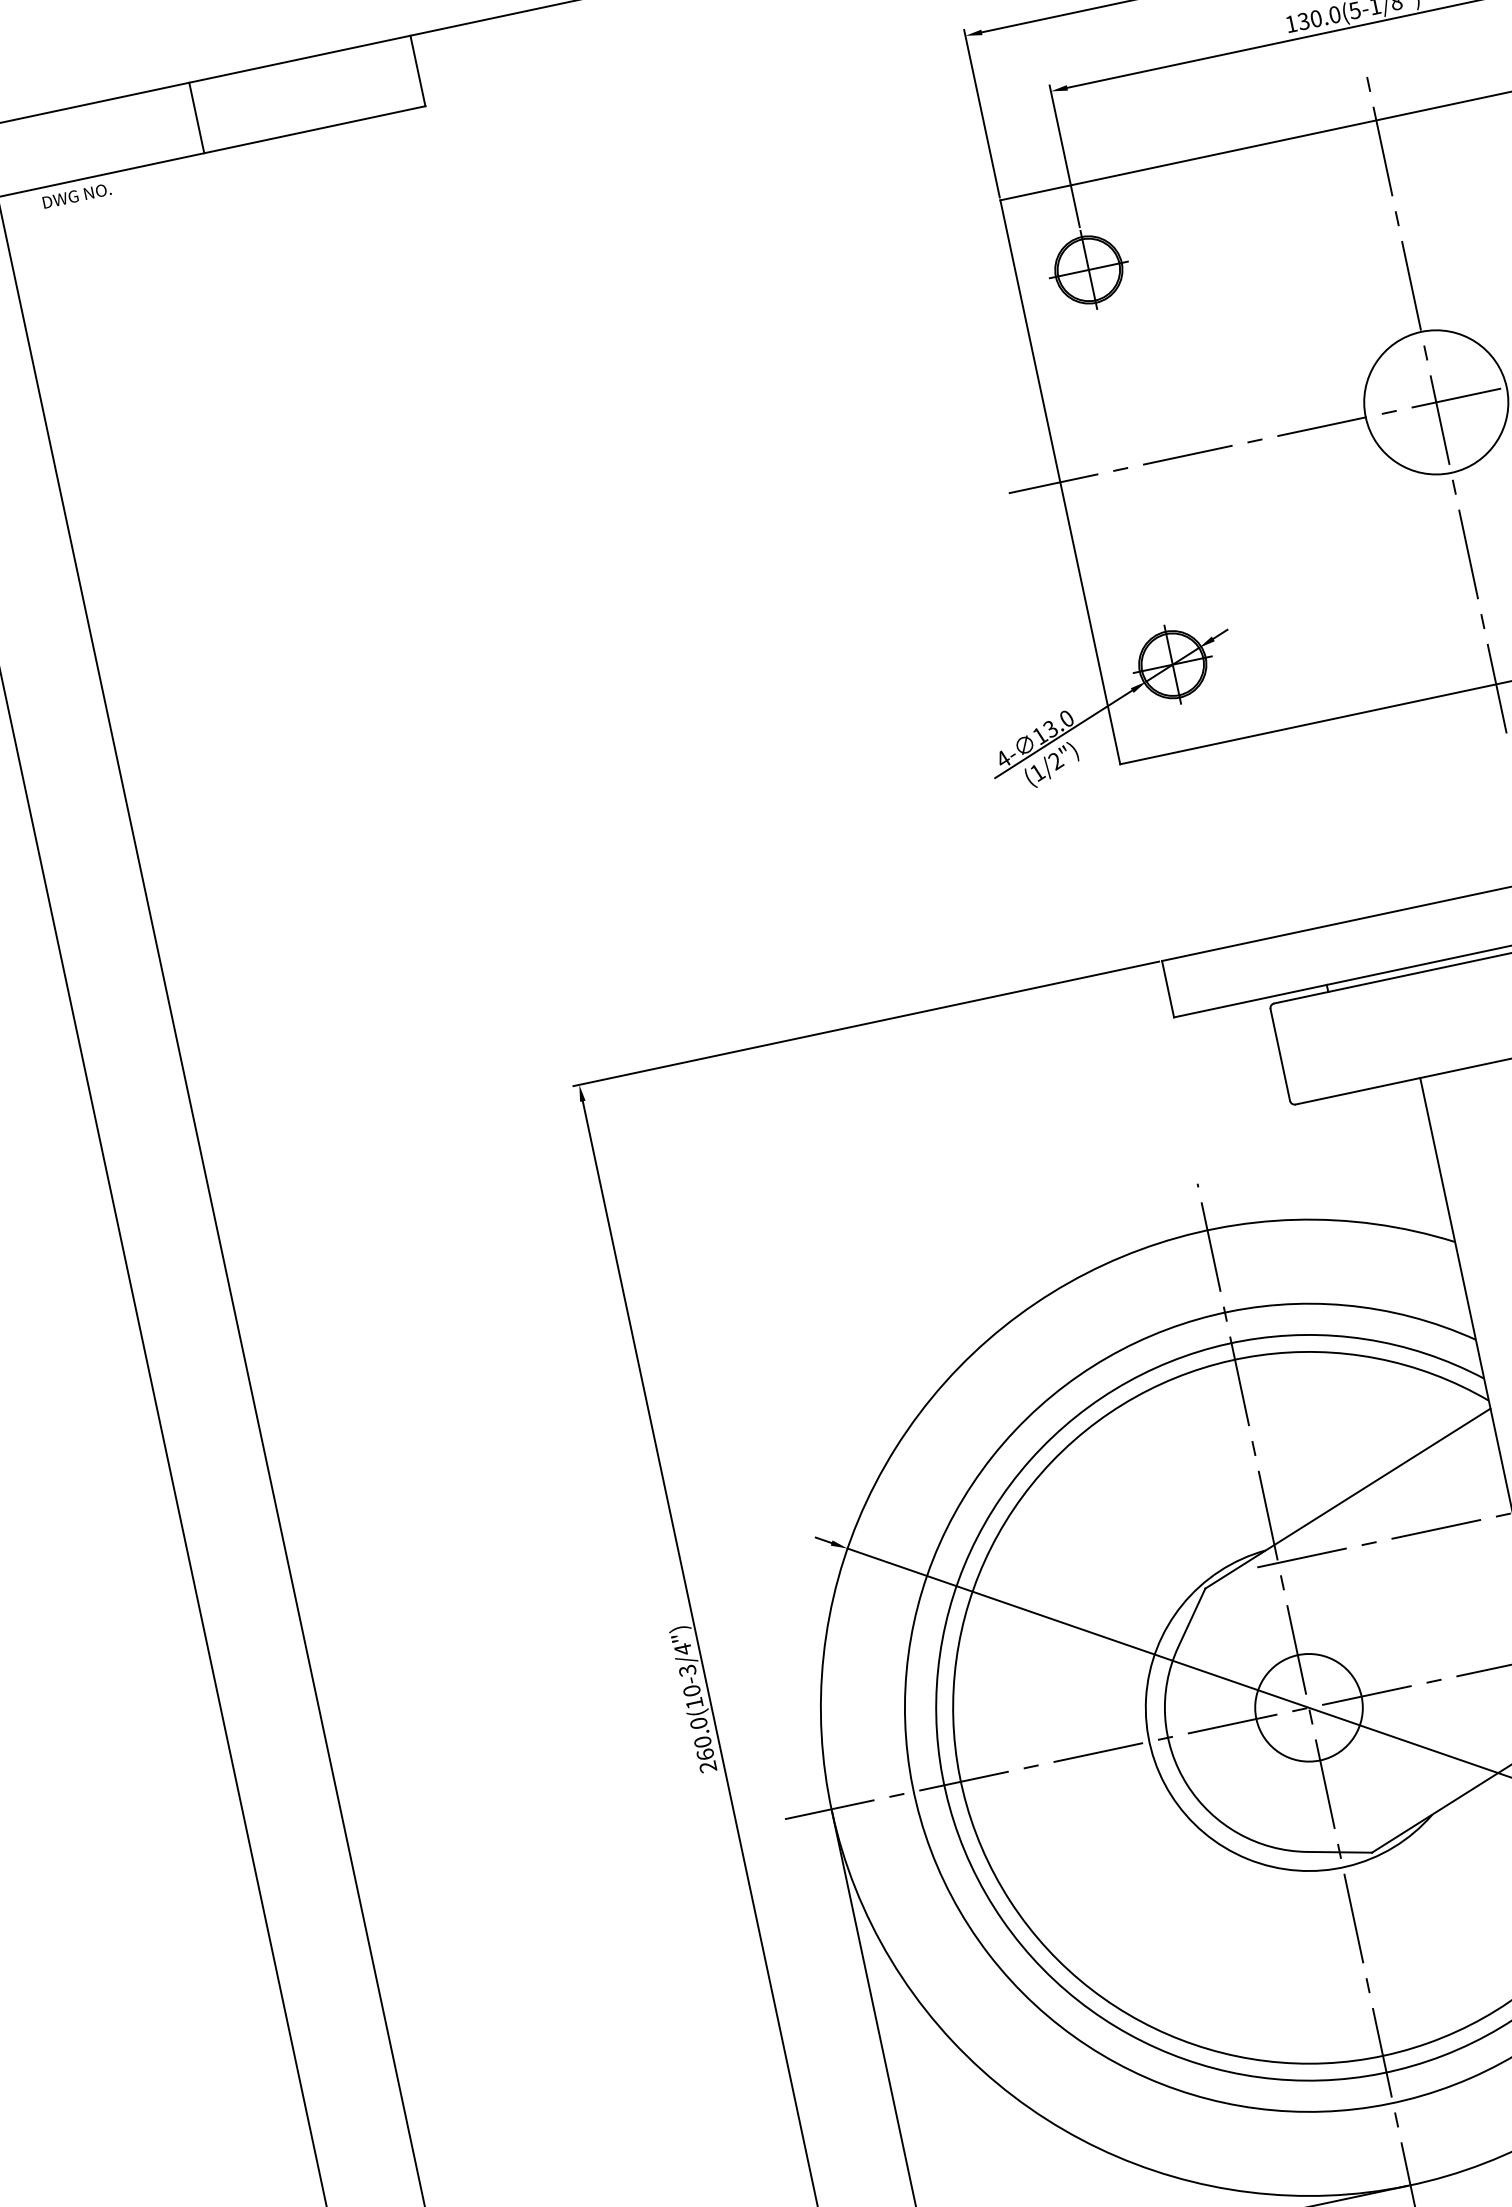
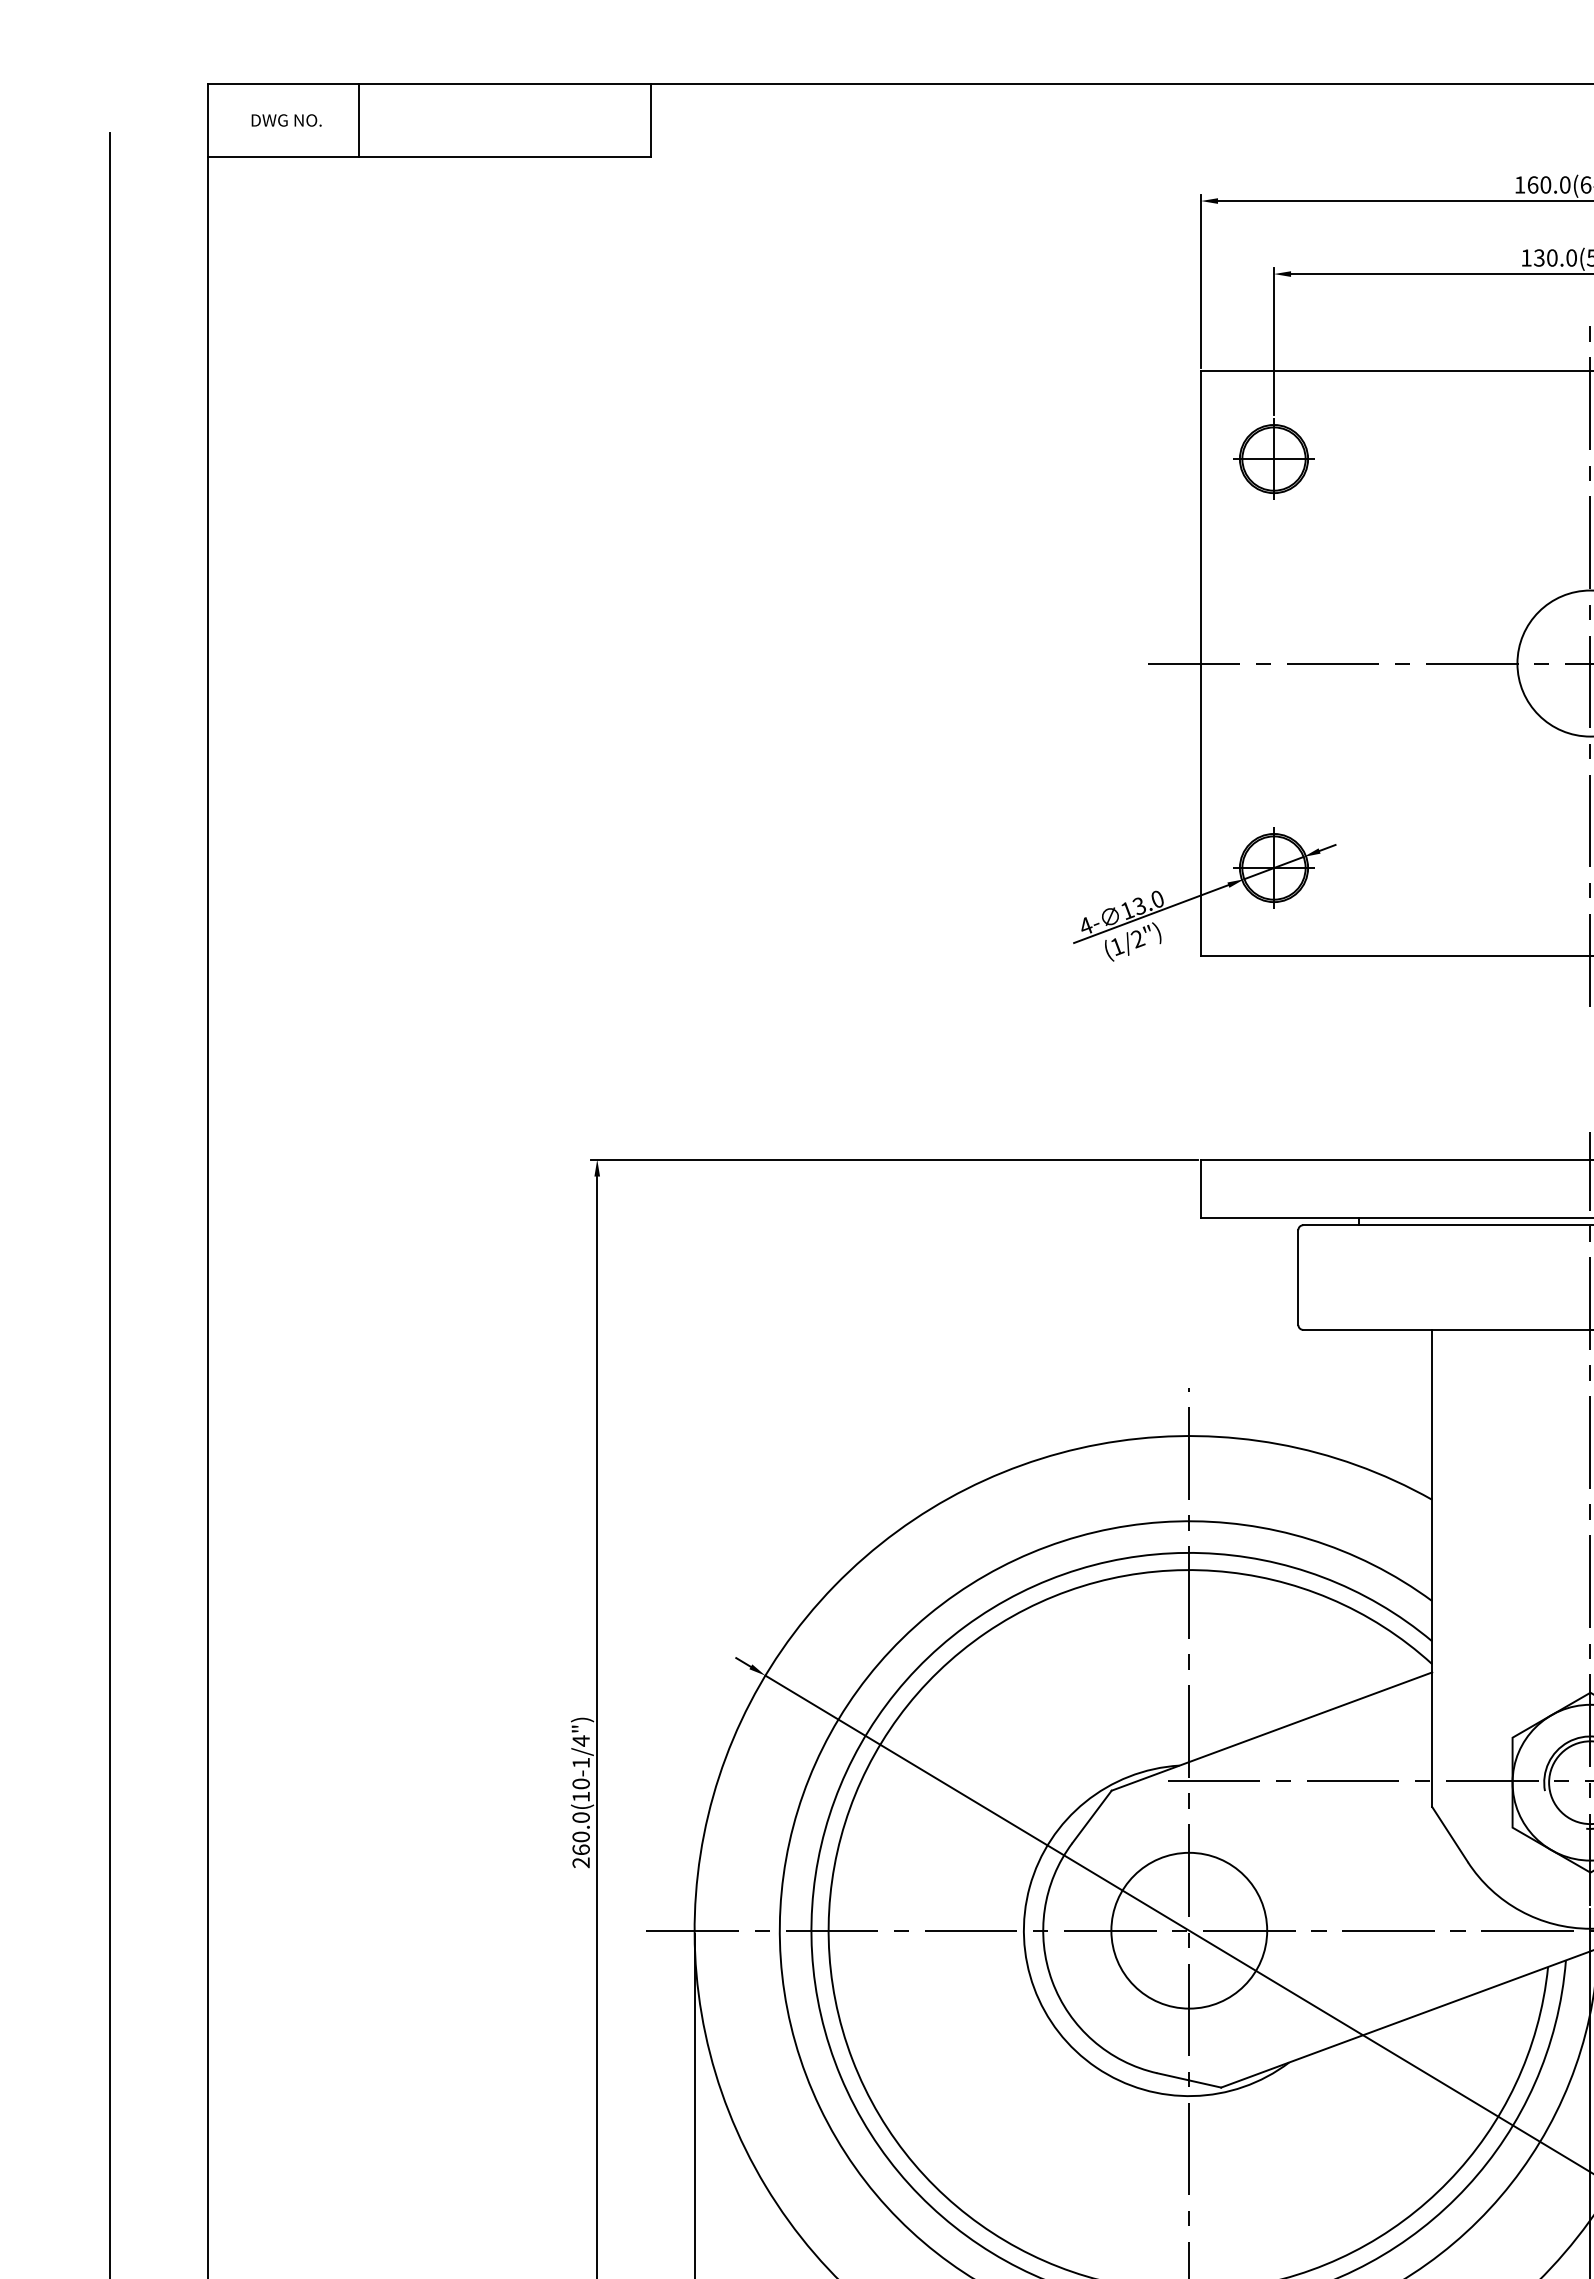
line: (196, 118) -> (358, 120), moved
text: (76, 195) -> (286, 120), moved
text: (686, 1670) -> (580, 1762), 260.0(10-3/4") -> 260.0(10-1/4")
circle: (1309, 1707) -> (1189, 1930), size x1.43

